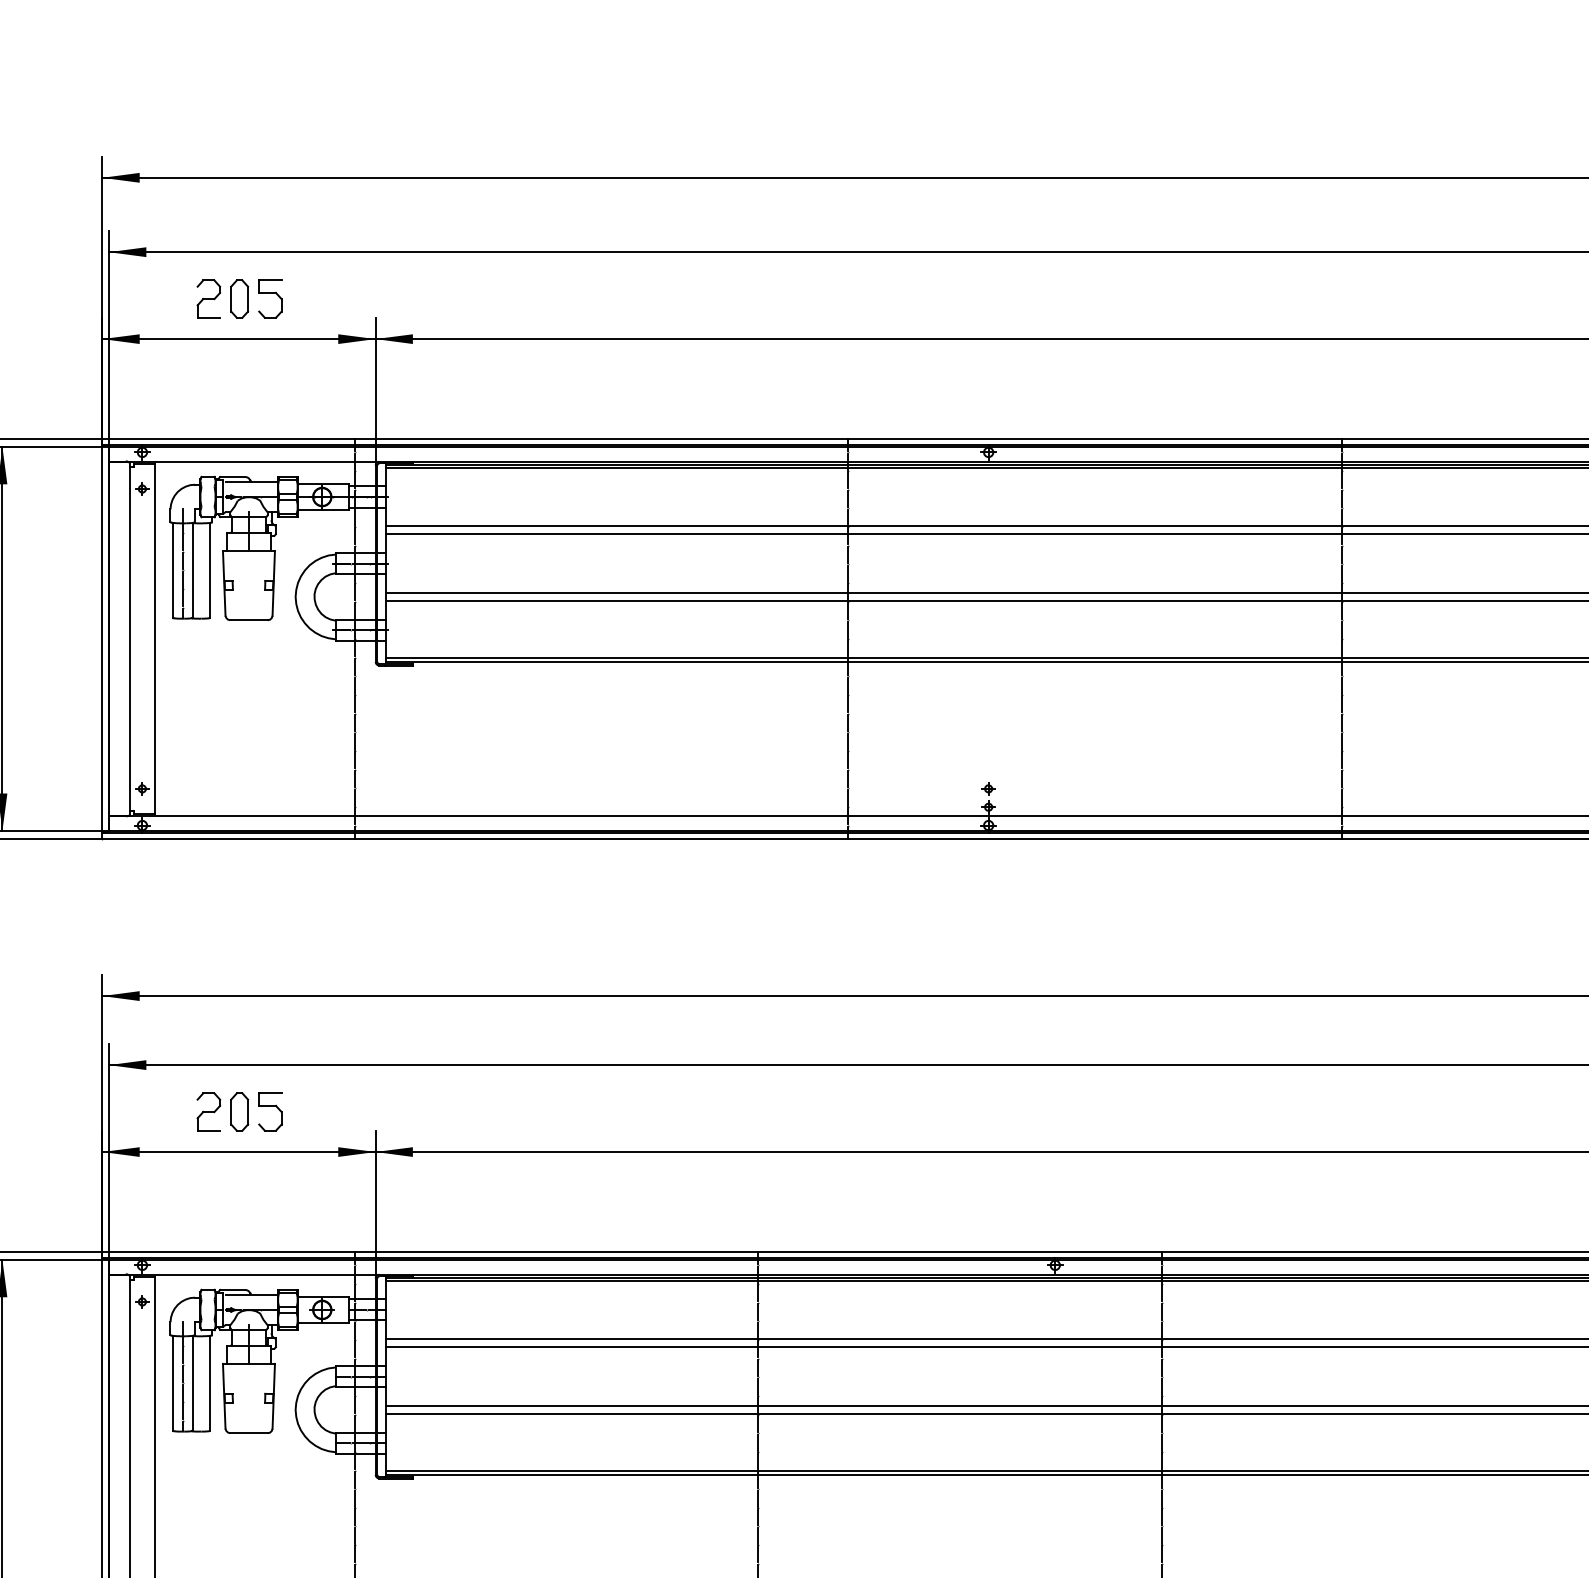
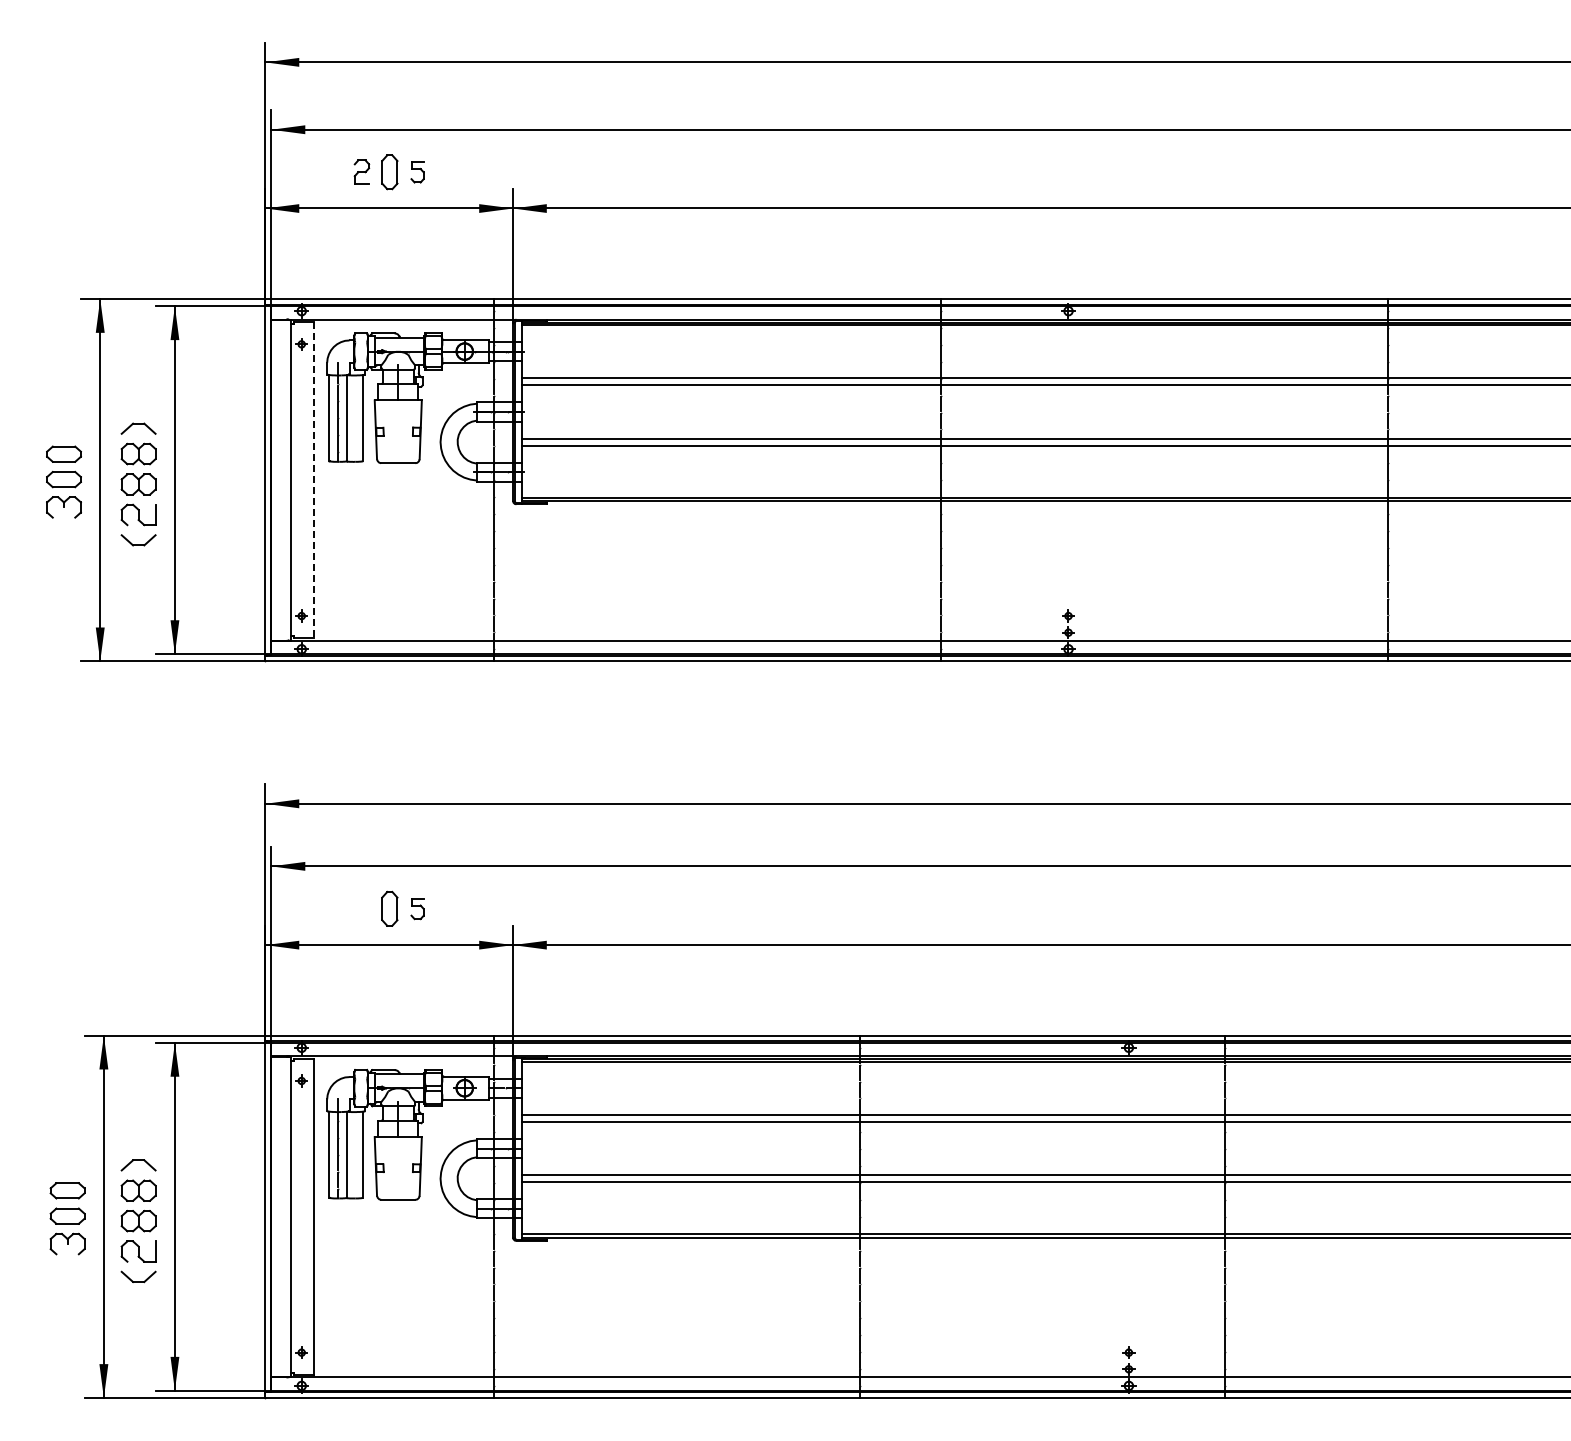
part: (208, 298) -> (361, 171), size x0.7
part: (270, 299) -> (417, 172), size x0.6
line: (155, 639) -> (313, 480), solid -> dashed
part: (208, 1111) -> (361, 908), removed
part: (270, 1111) -> (417, 908), size x0.6

